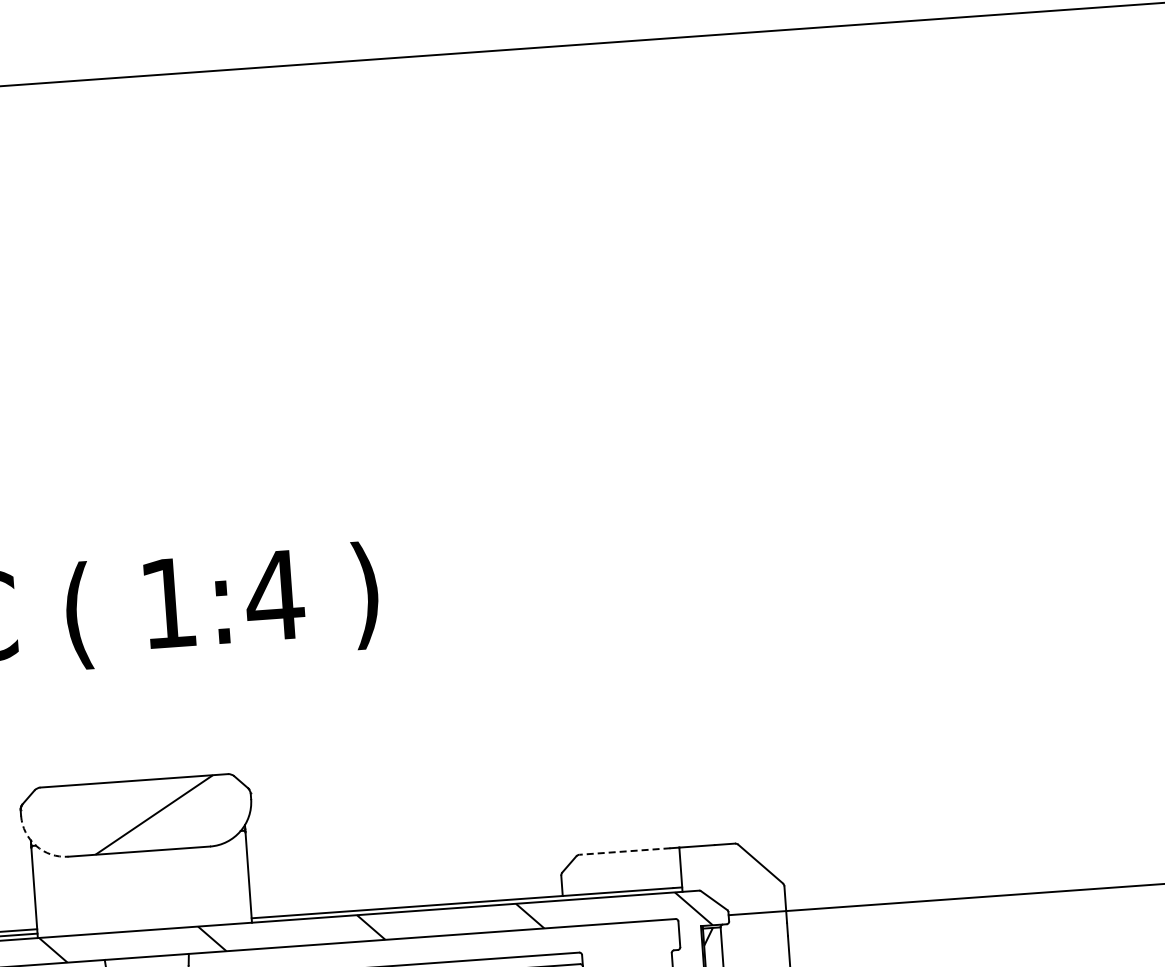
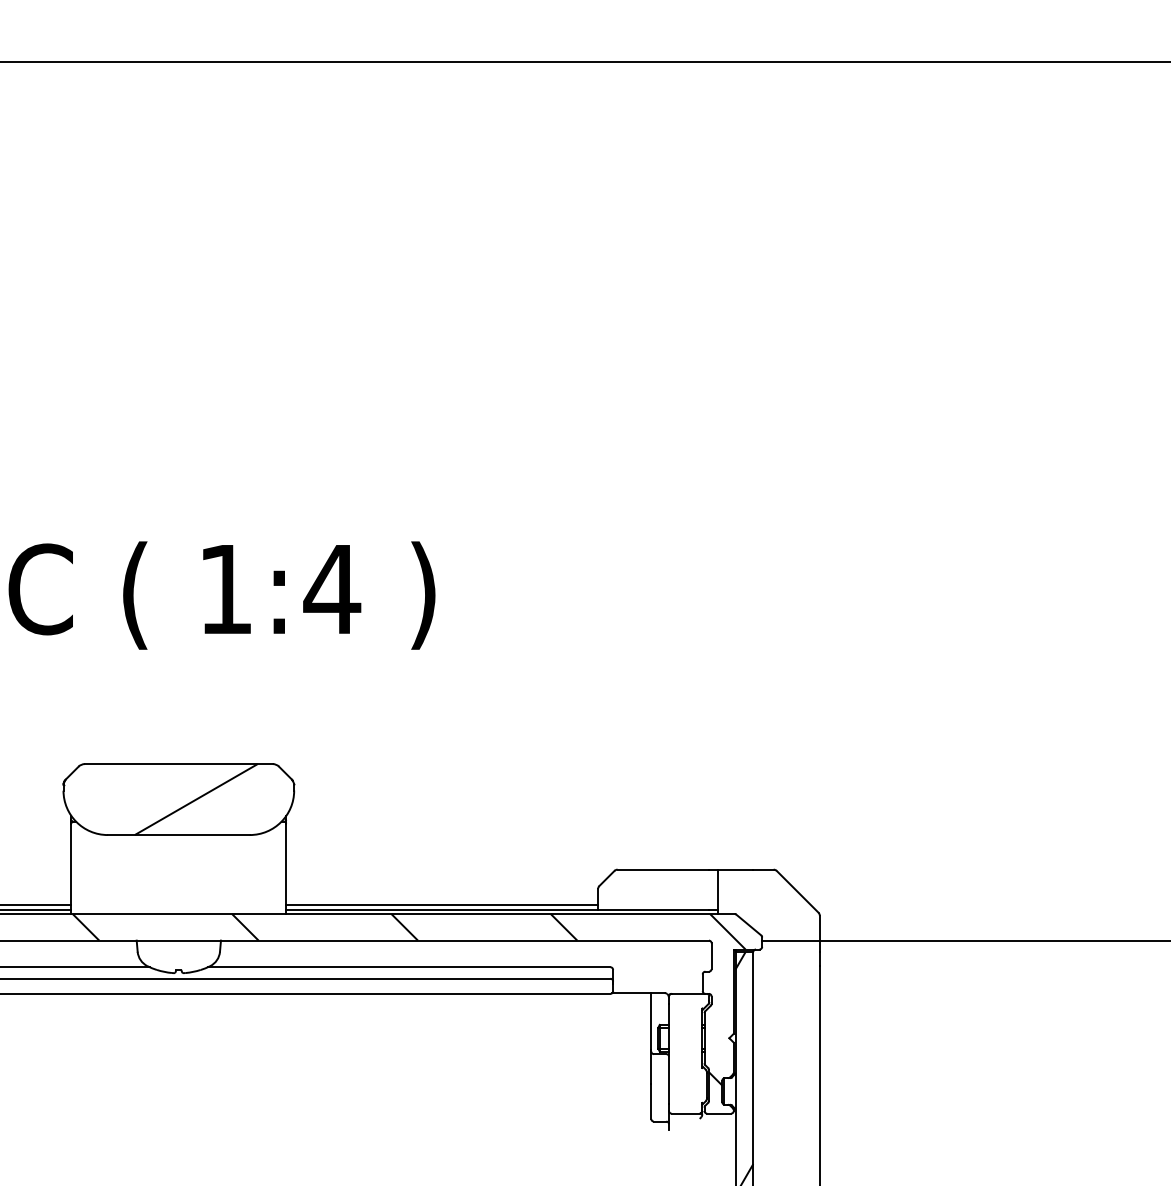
arc: (36, 846) -> (76, 822), dashed -> solid
line: (625, 851) -> (663, 869), dashed -> solid
line: (407, 903) -> (442, 905), added

